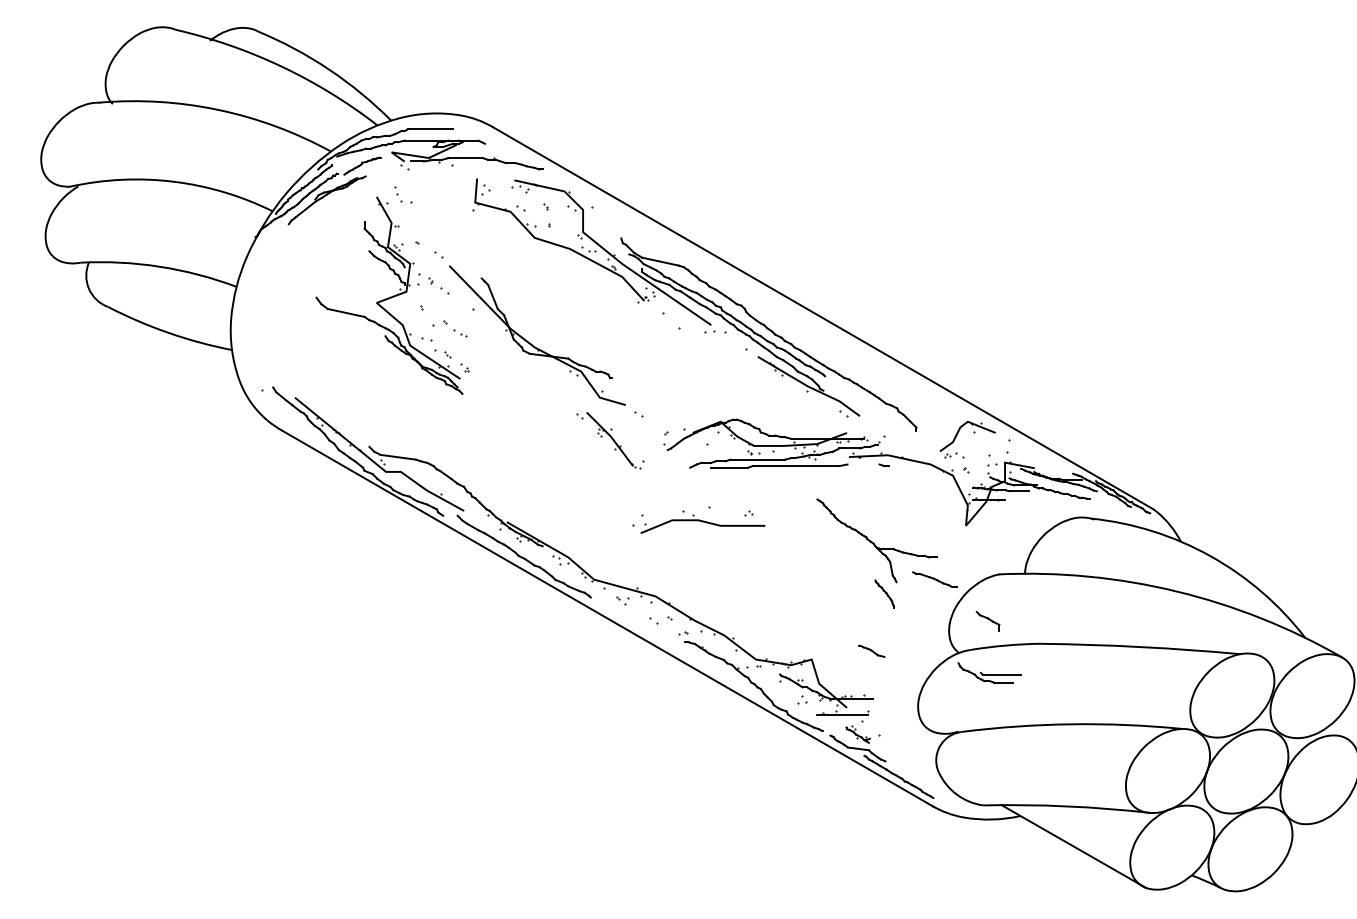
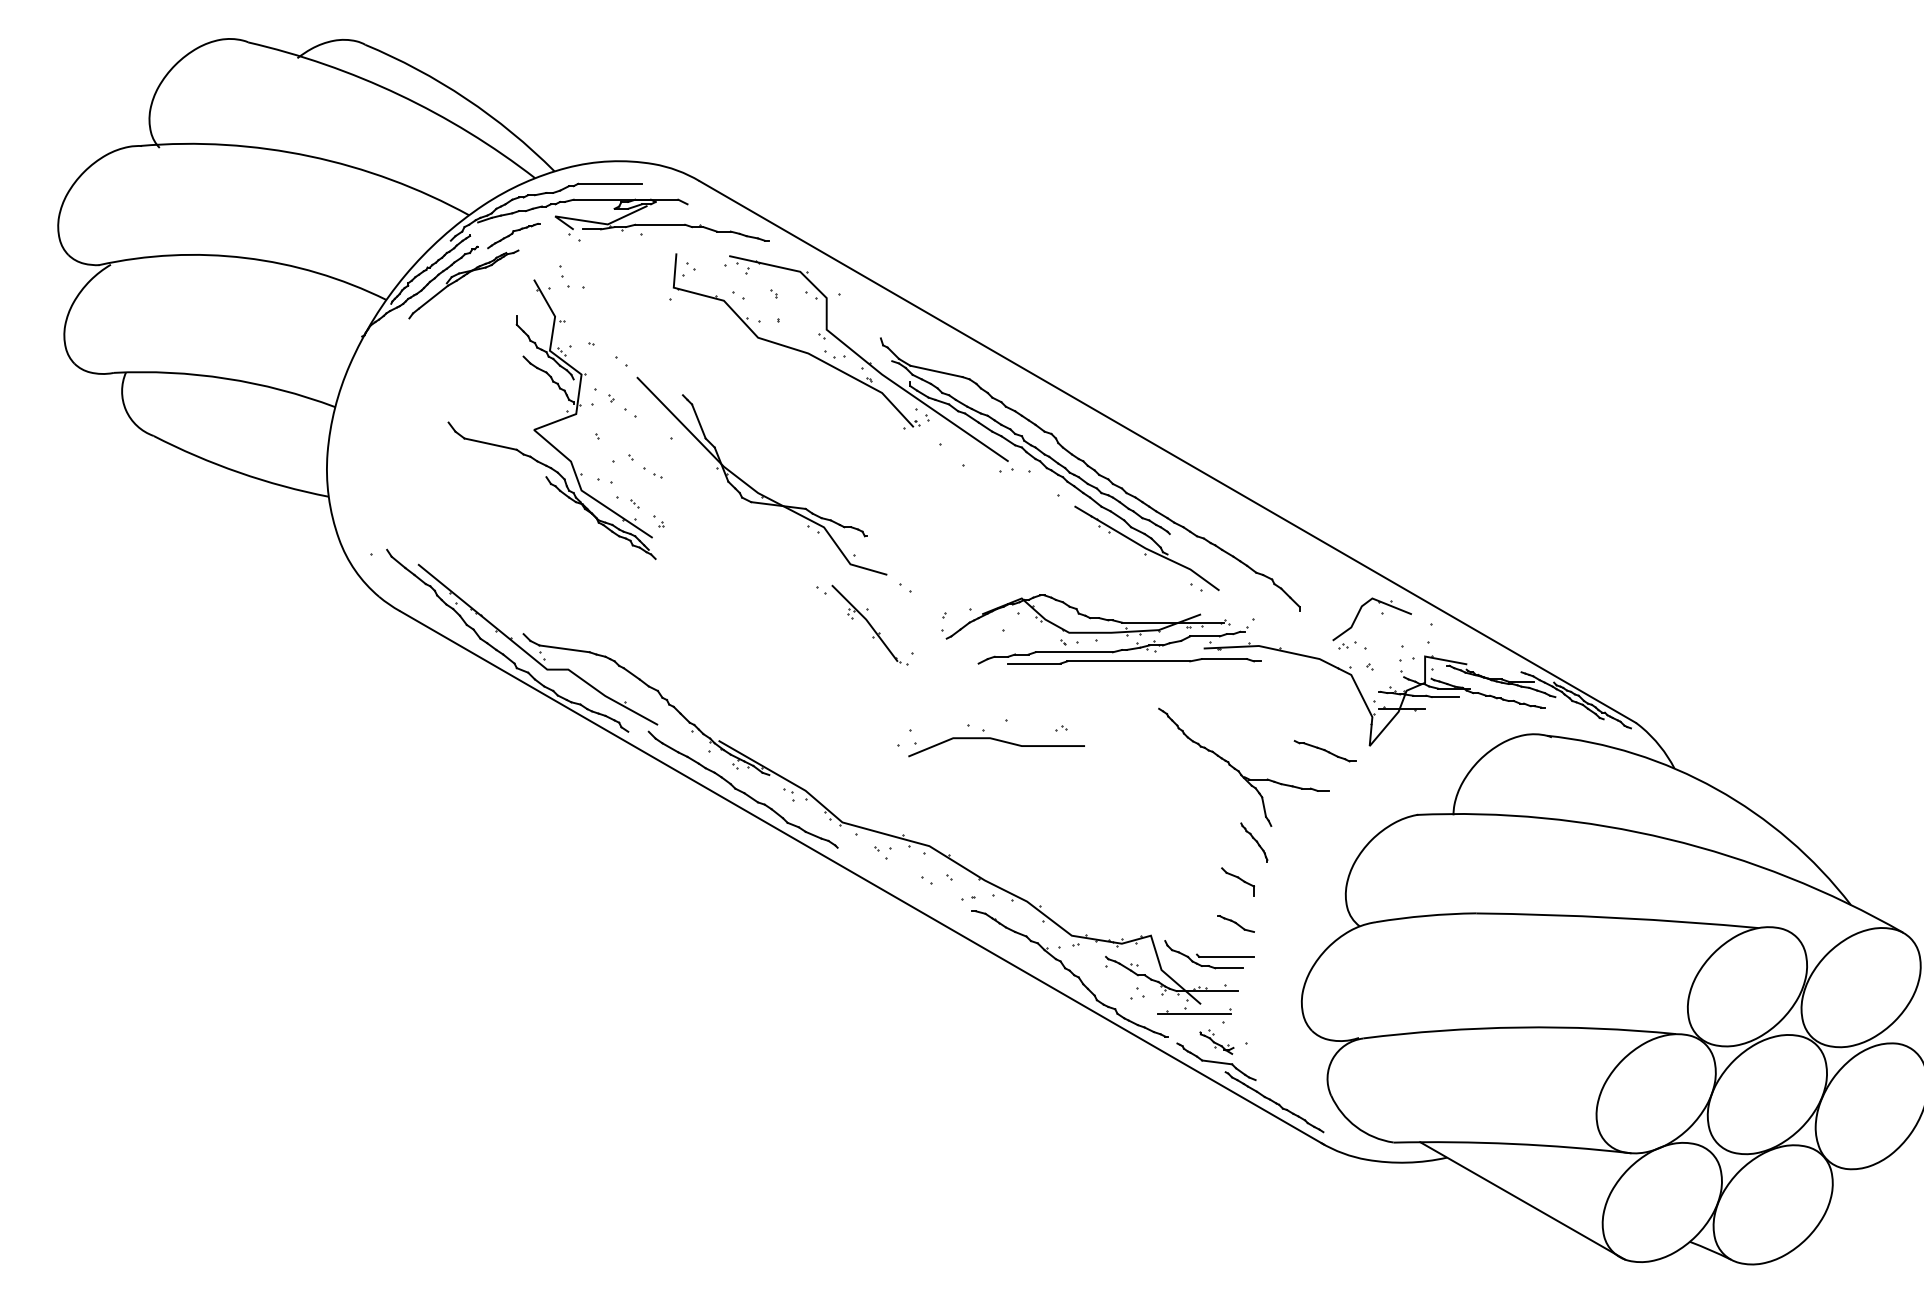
line: (863, 464) -> (1224, 659), added
part: (934, 579) -> (1324, 751), moved
part: (987, 621) -> (1237, 881), moved
part: (989, 672) -> (1209, 954), moved

